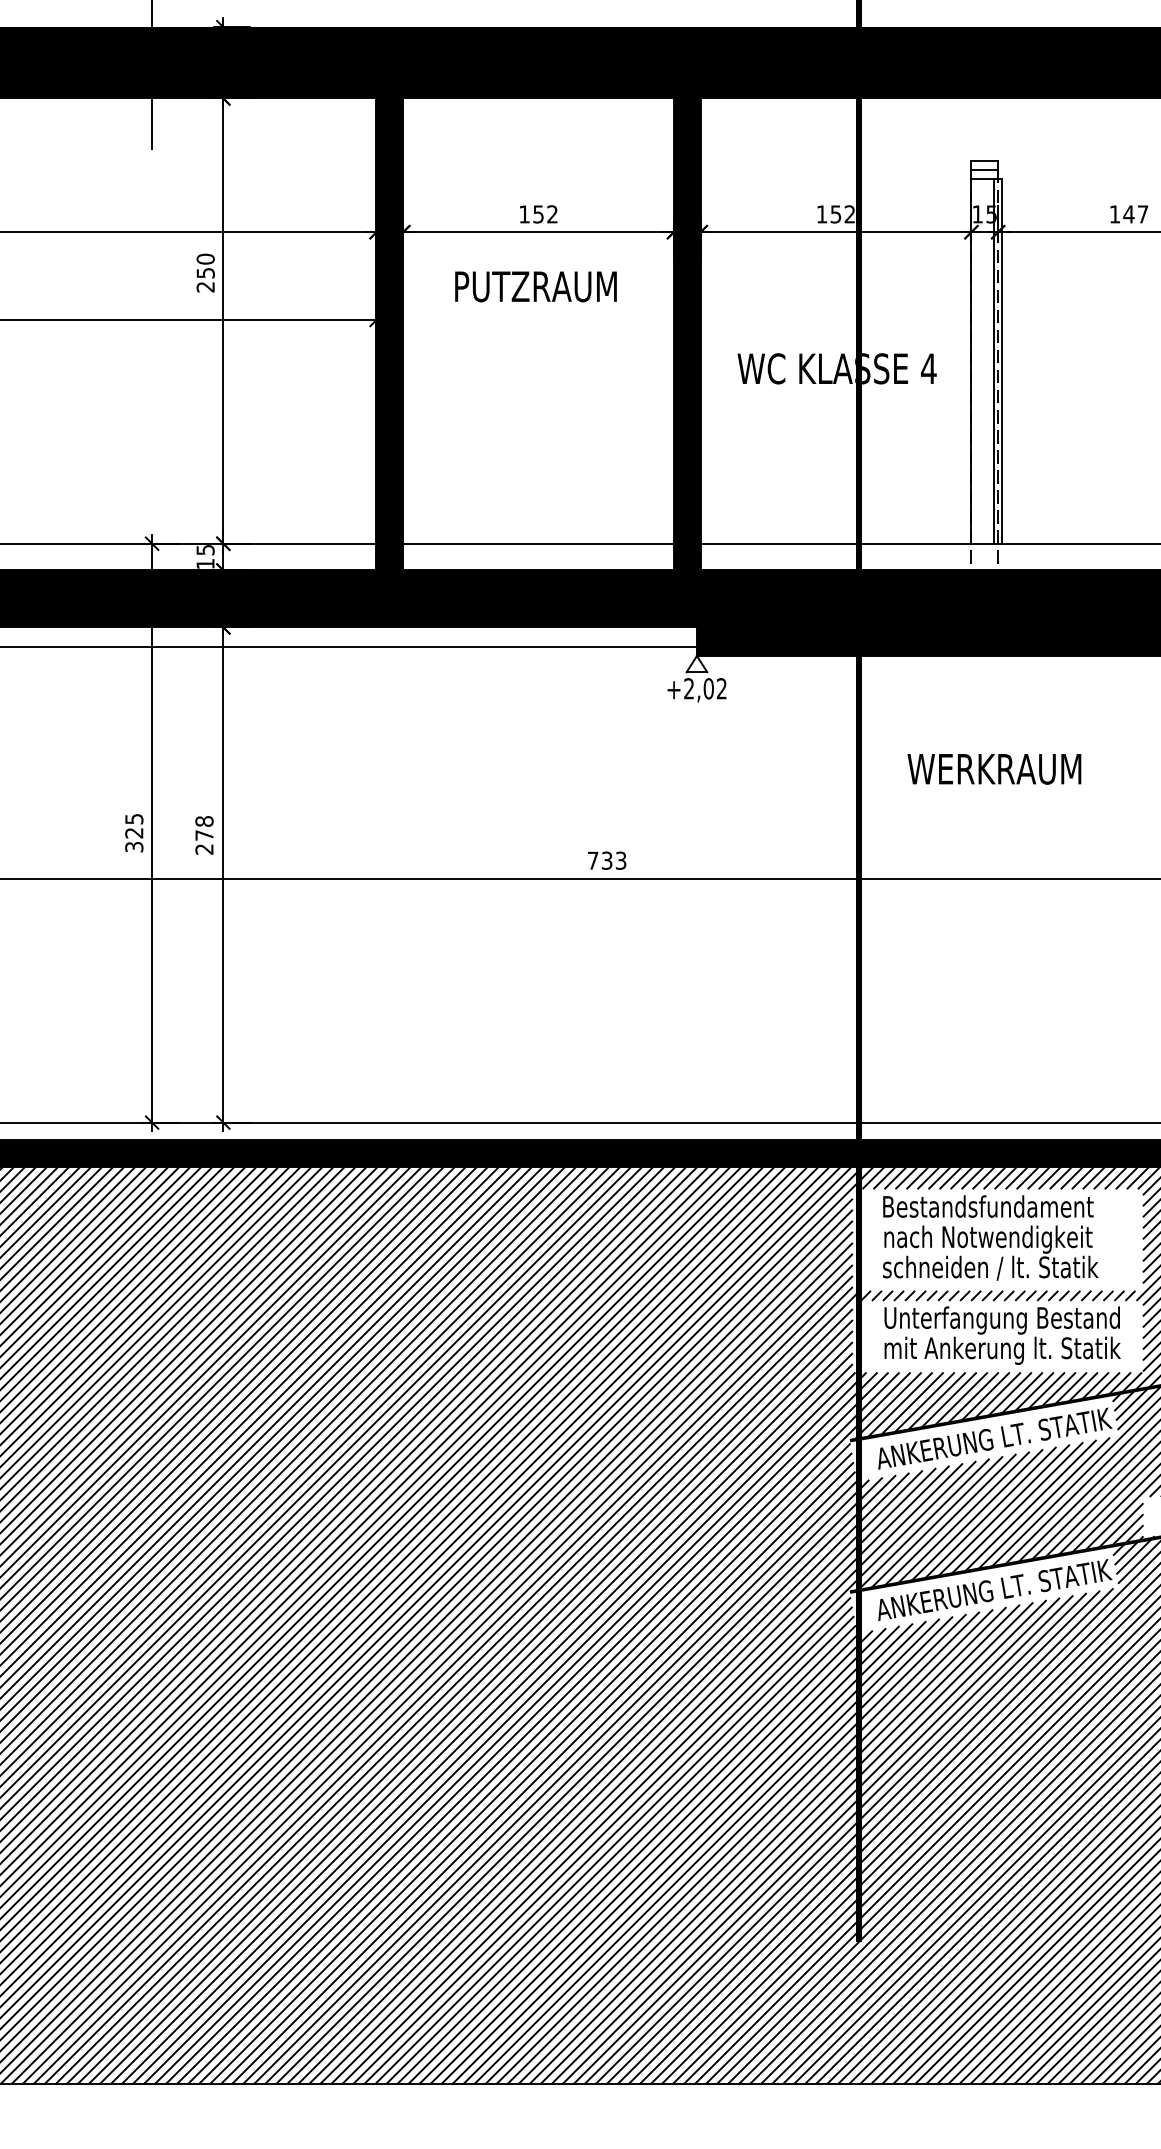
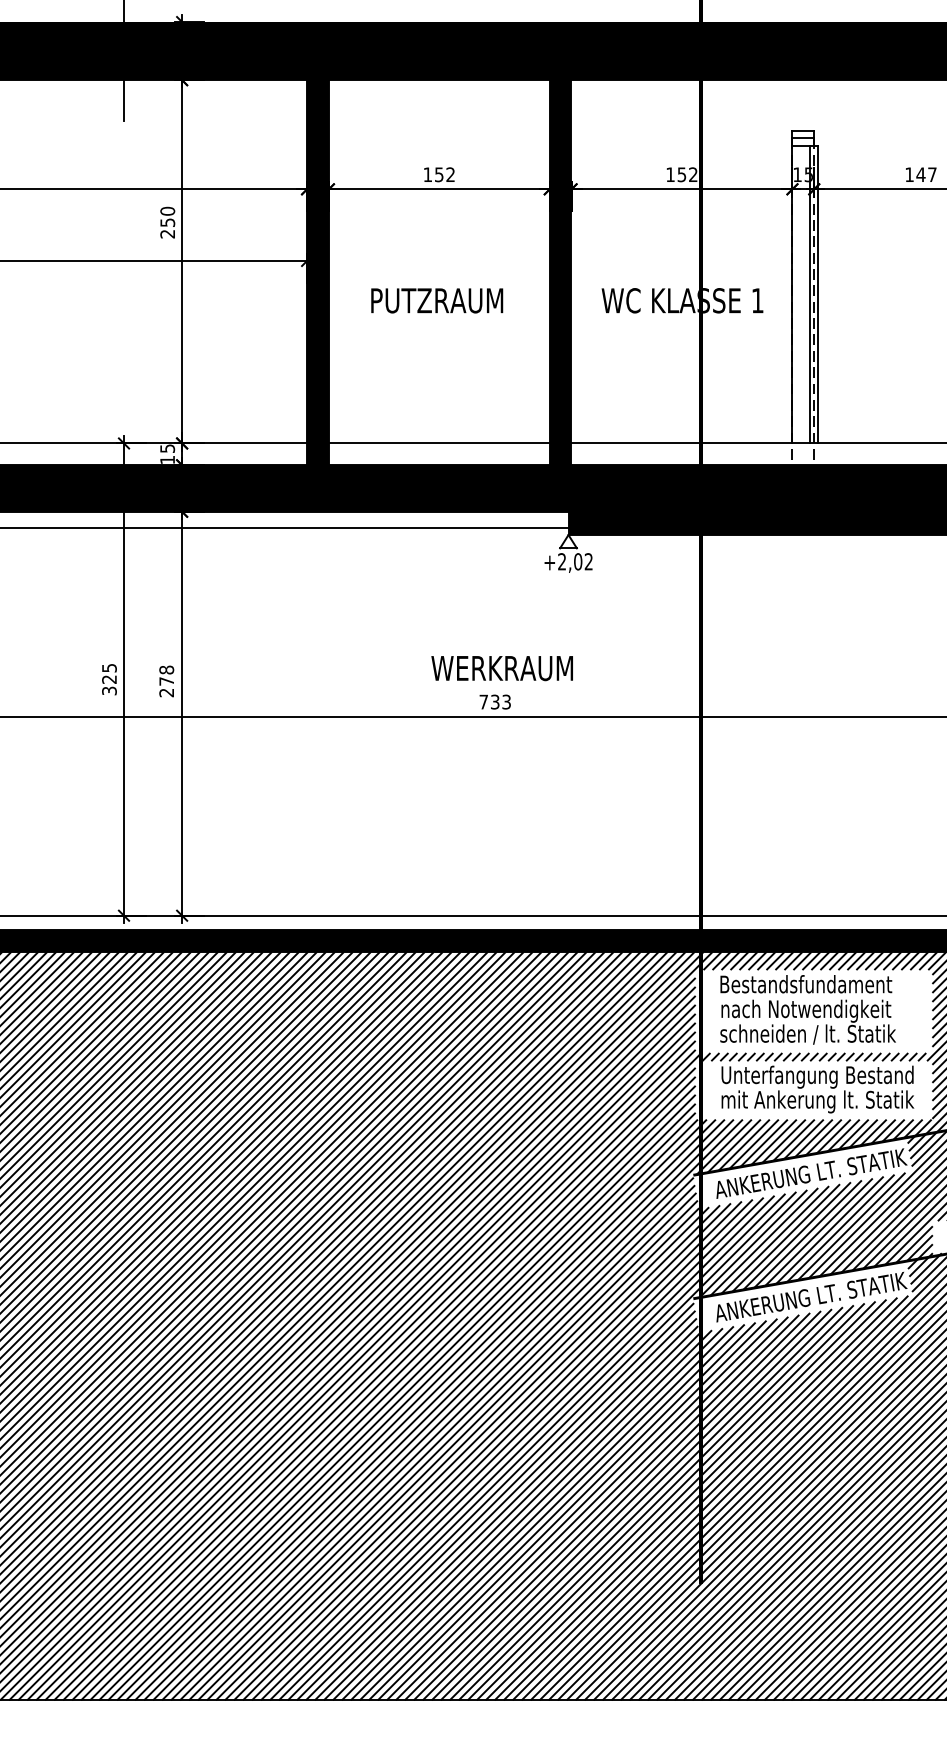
text: (536, 286) -> (437, 300), moved
text: (928, 368) -> (757, 300), 4 -> 1
text: (993, 769) -> (501, 668), moved

